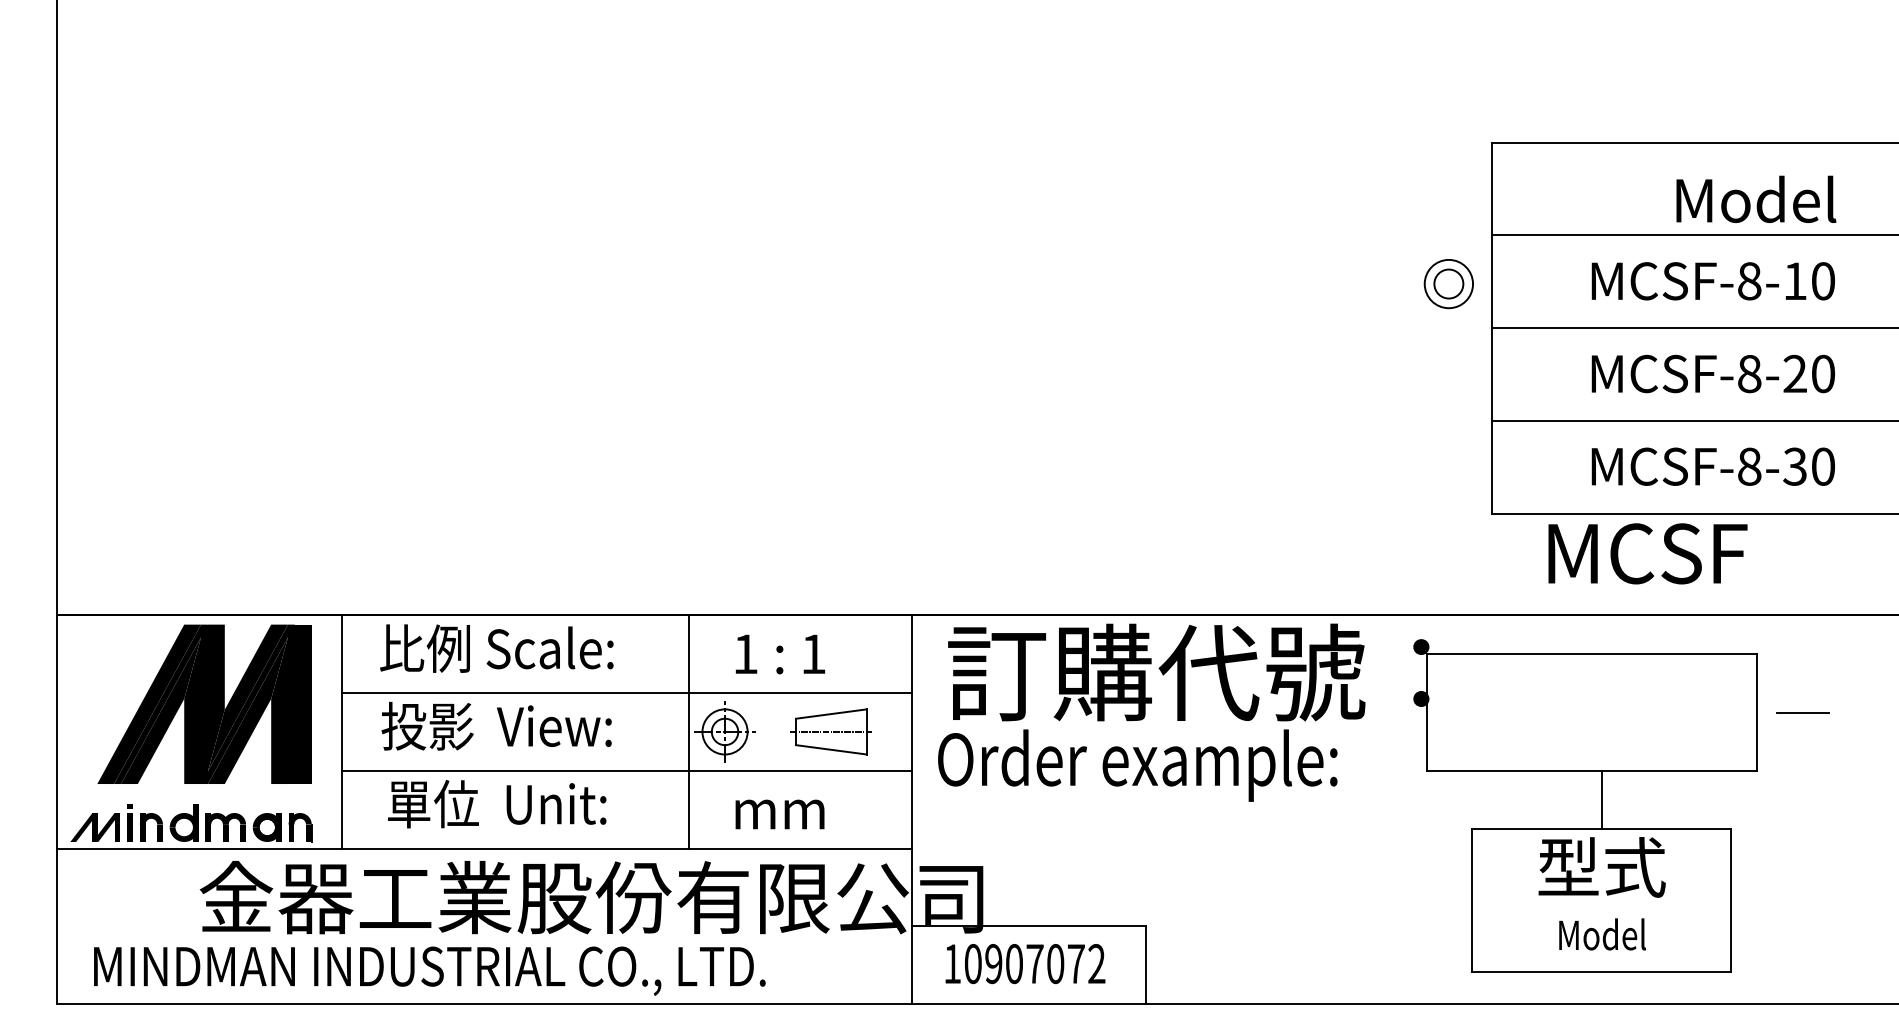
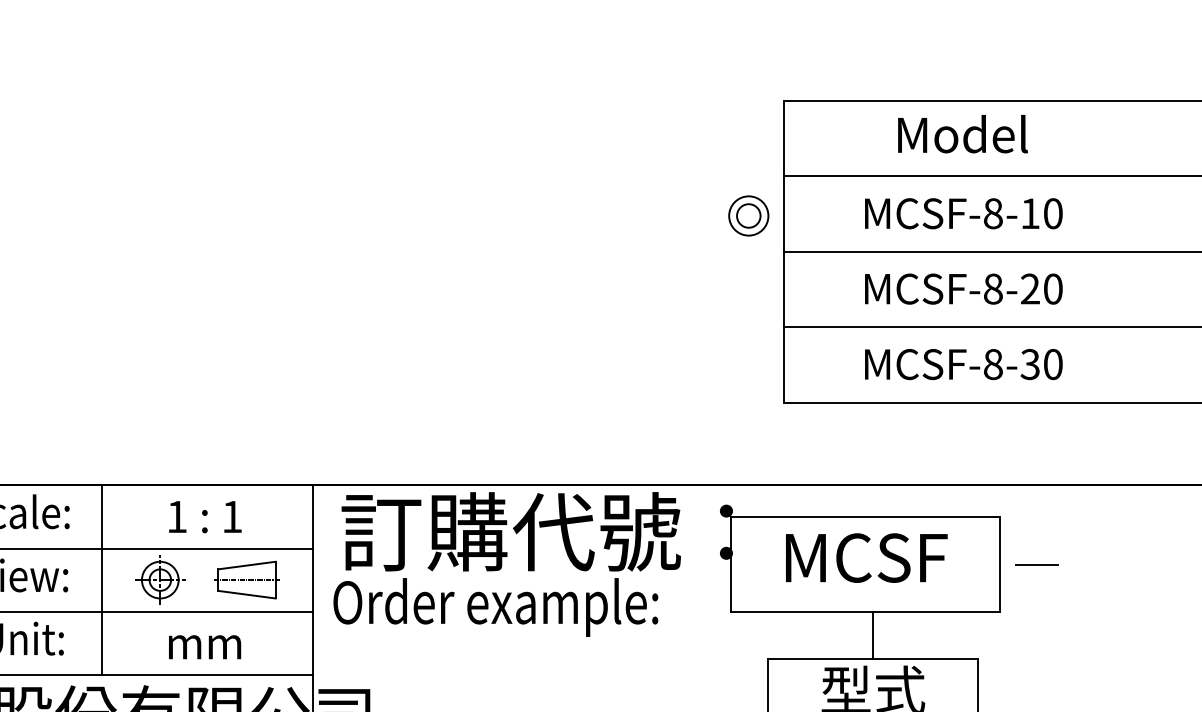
text: (1756, 198) -> (963, 133), moved
text: (1647, 553) -> (866, 557), moved
line: (689, 731) -> (102, 579), moved

